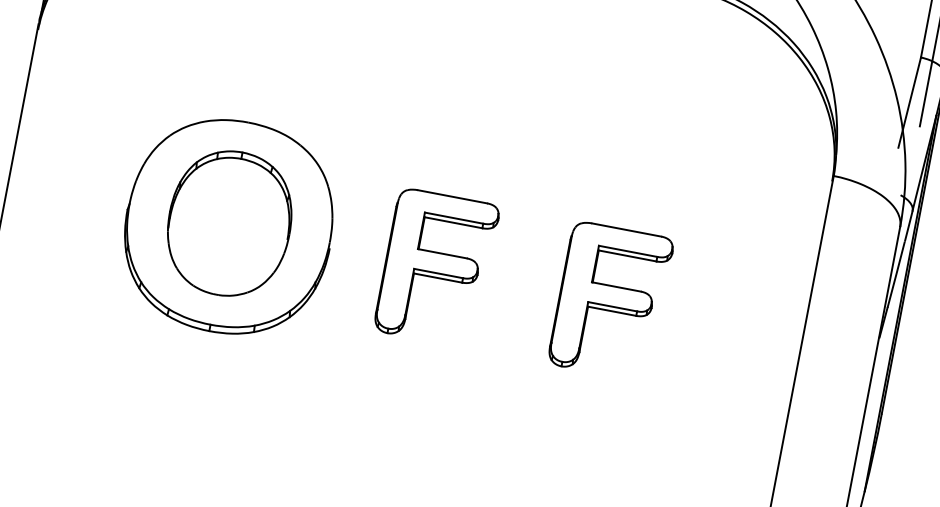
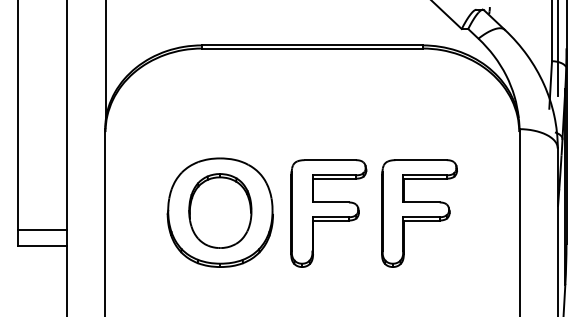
part: (436, 267) -> (328, 213), size x1.43
part: (610, 301) -> (419, 213), size x1.43

